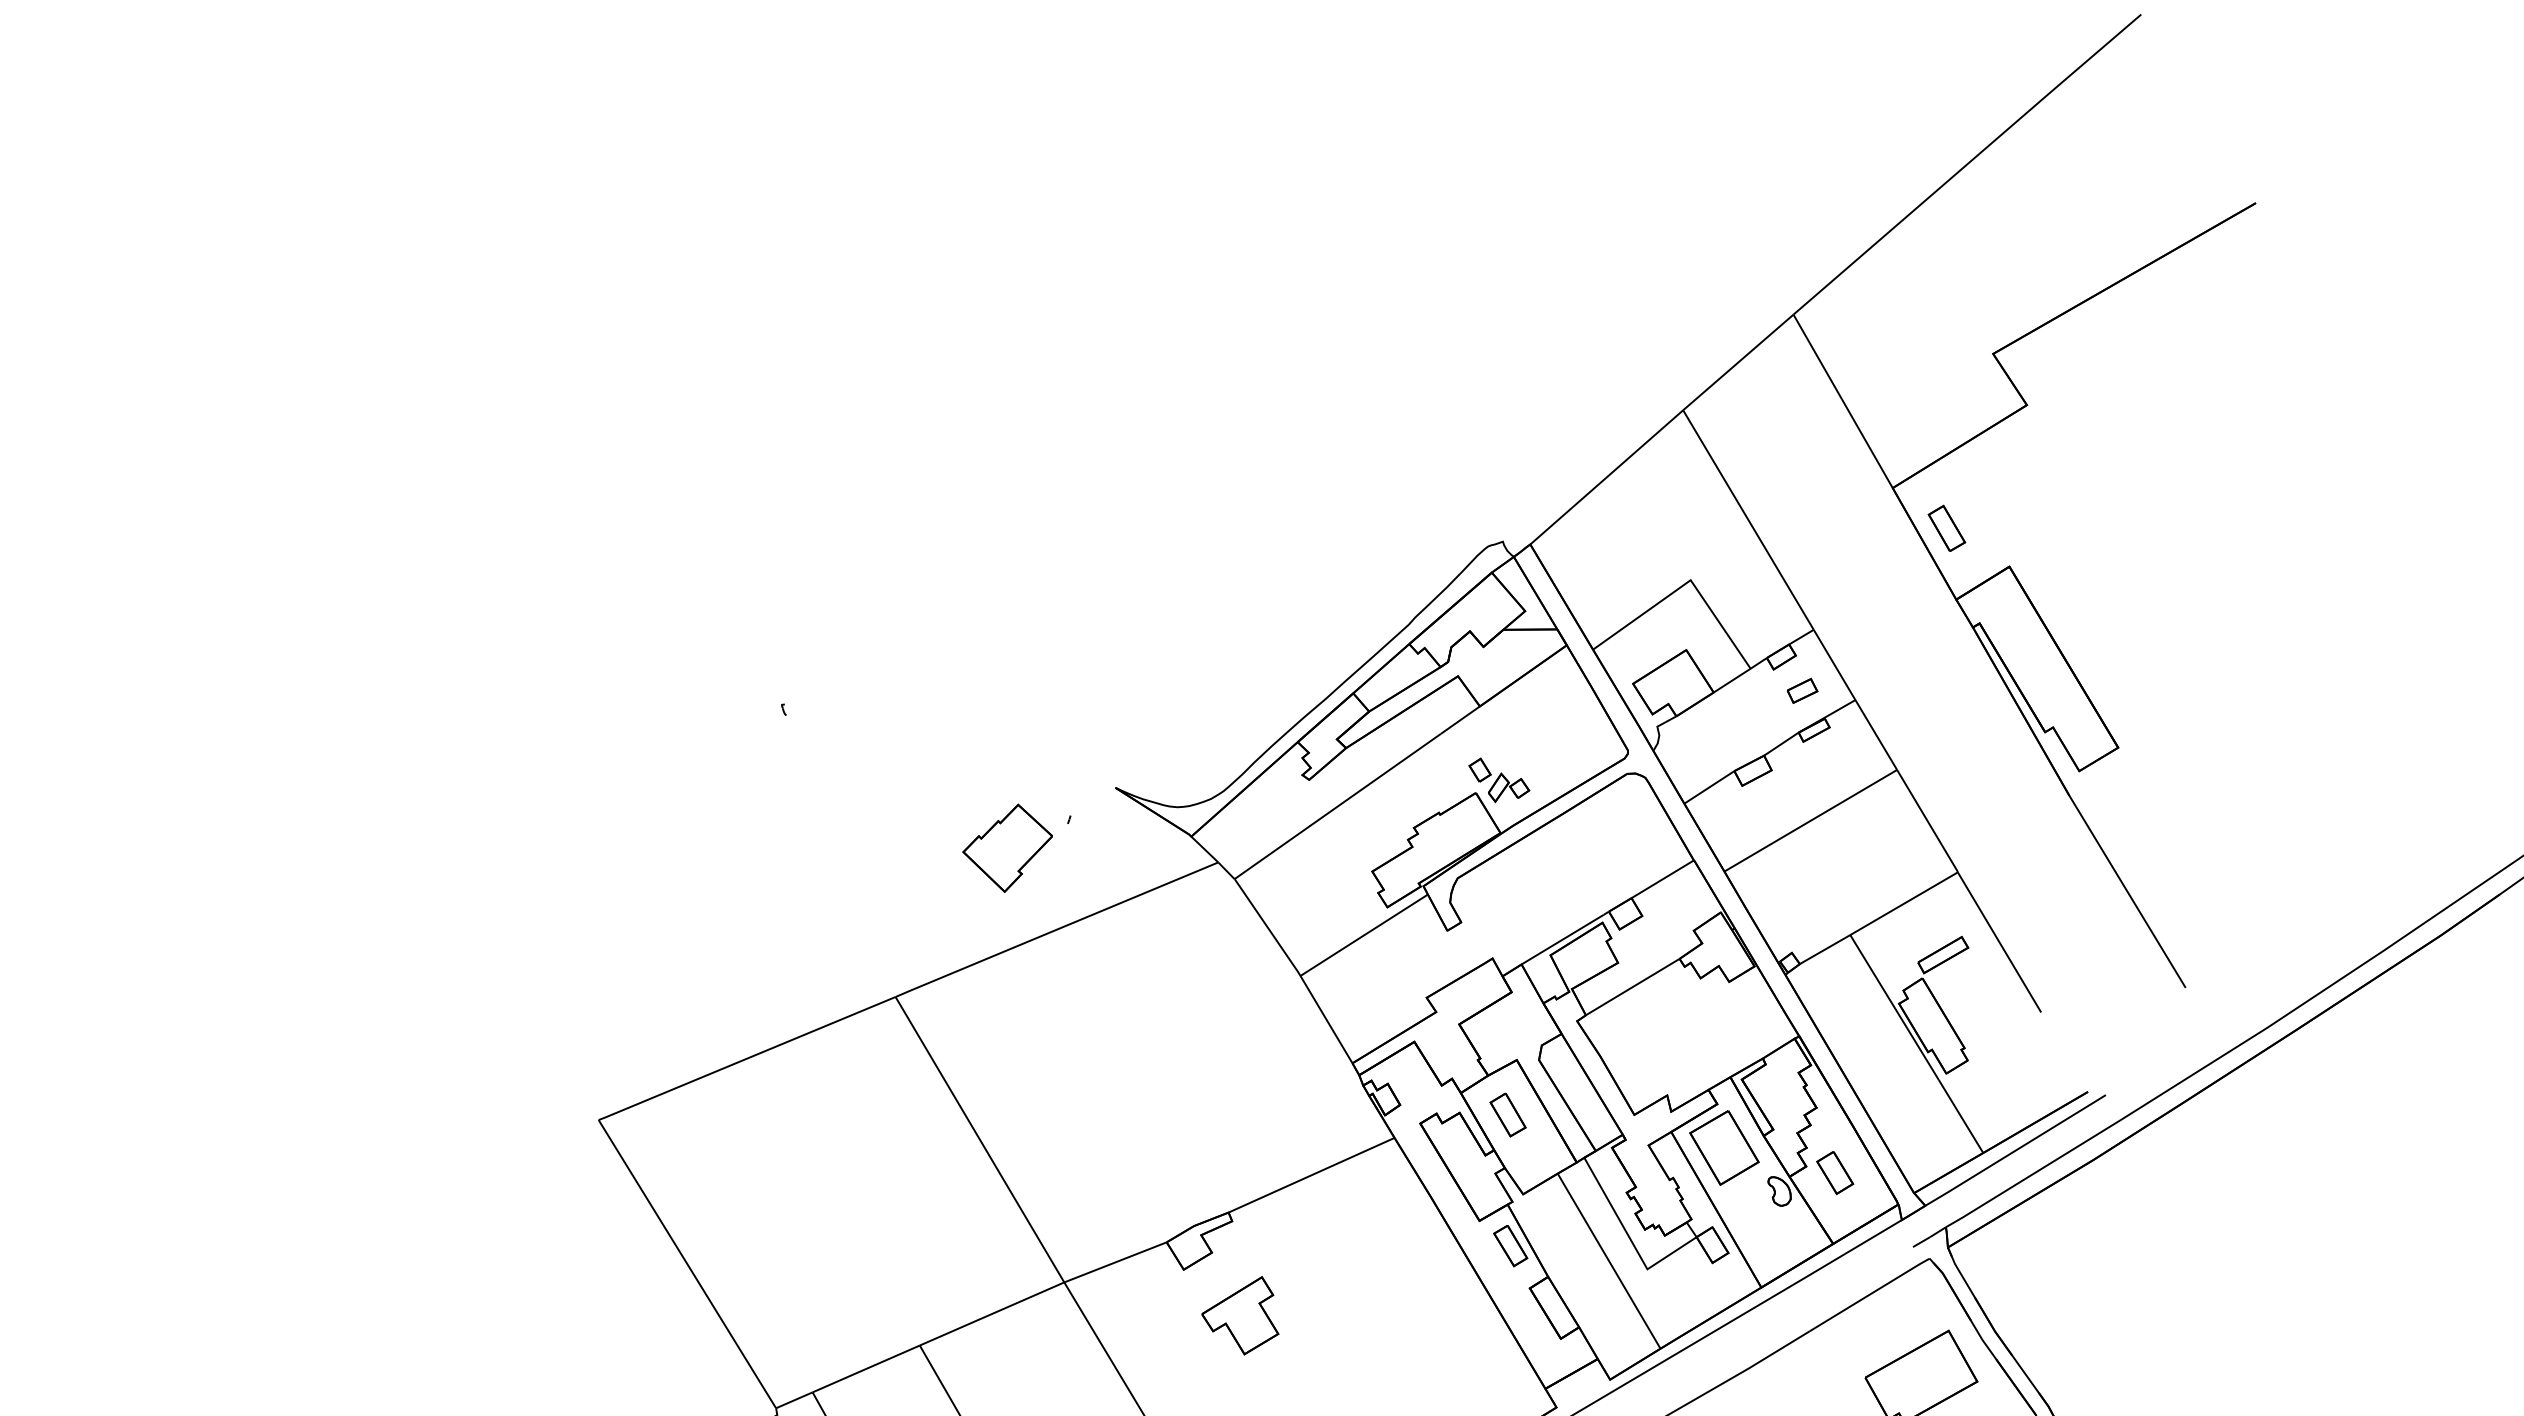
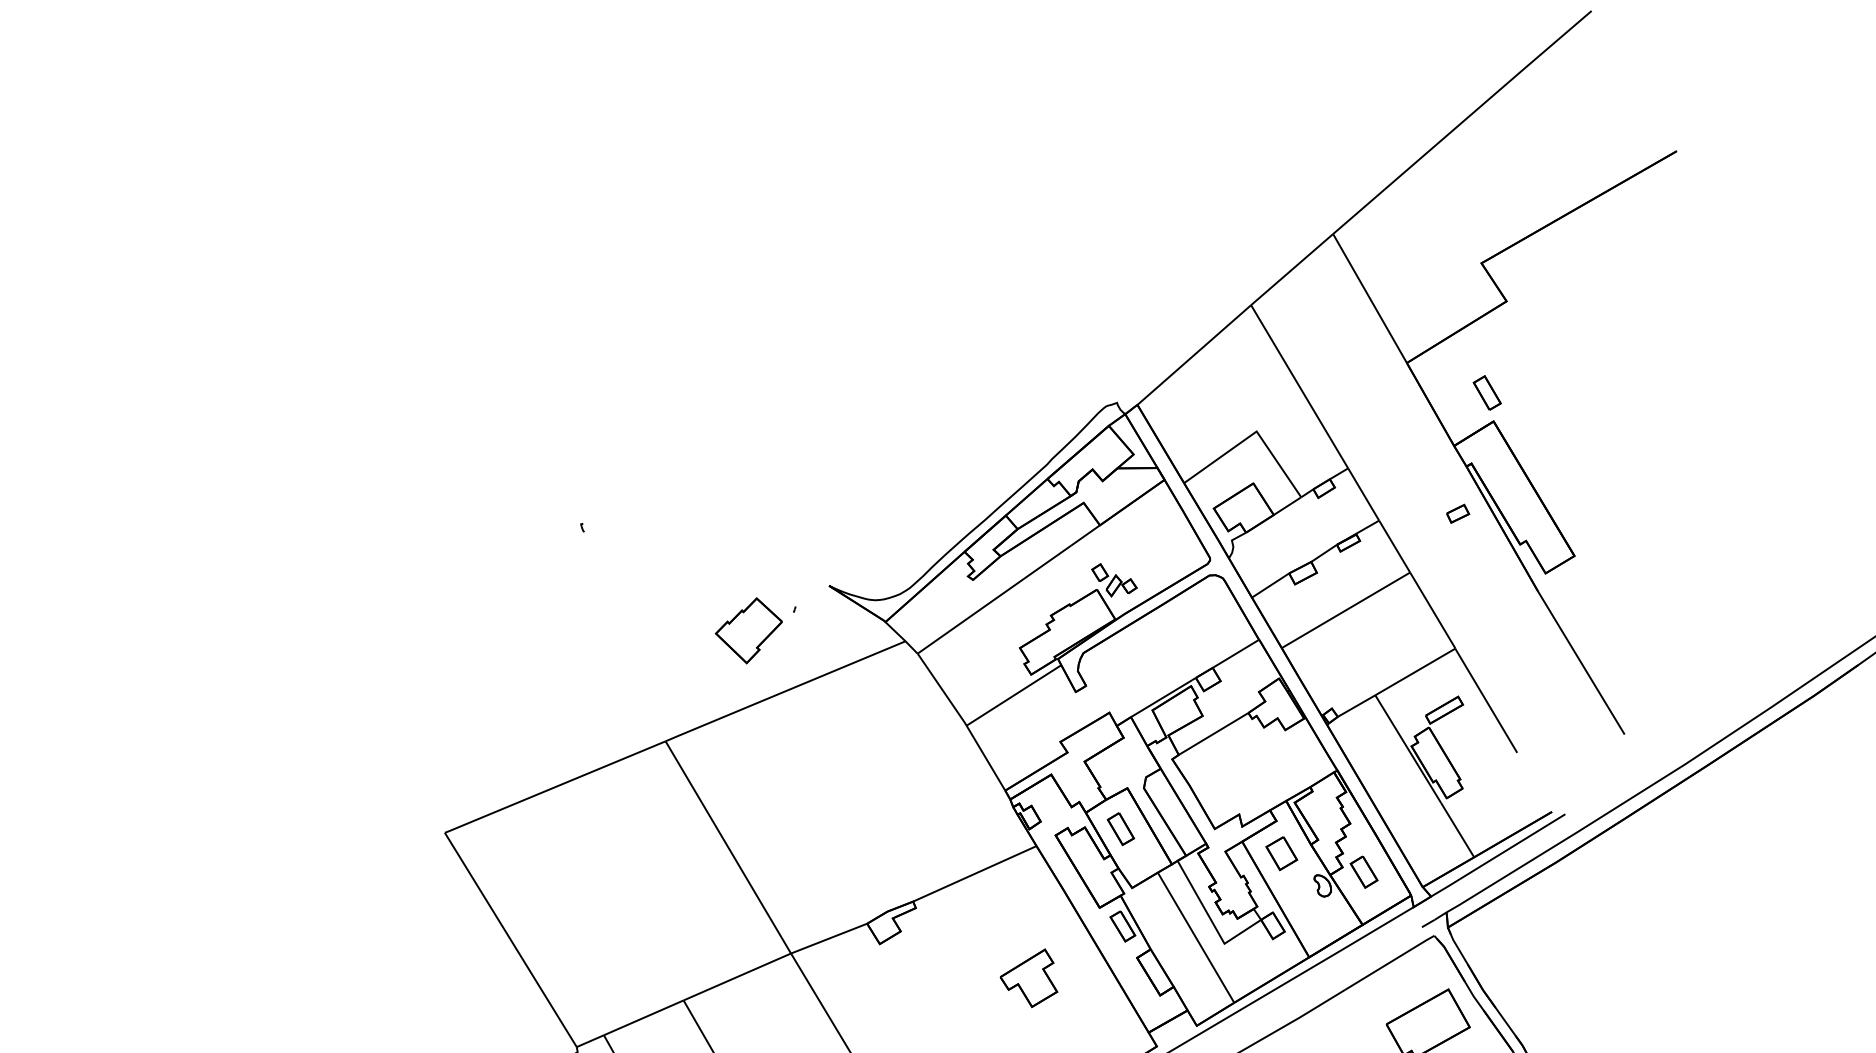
part: (1946, 527) -> (1487, 392), moved
part: (1802, 690) -> (1458, 513), moved
part: (1724, 1147) -> (1281, 853), size x0.6
part: (1240, 1315) -> (1029, 978), moved

